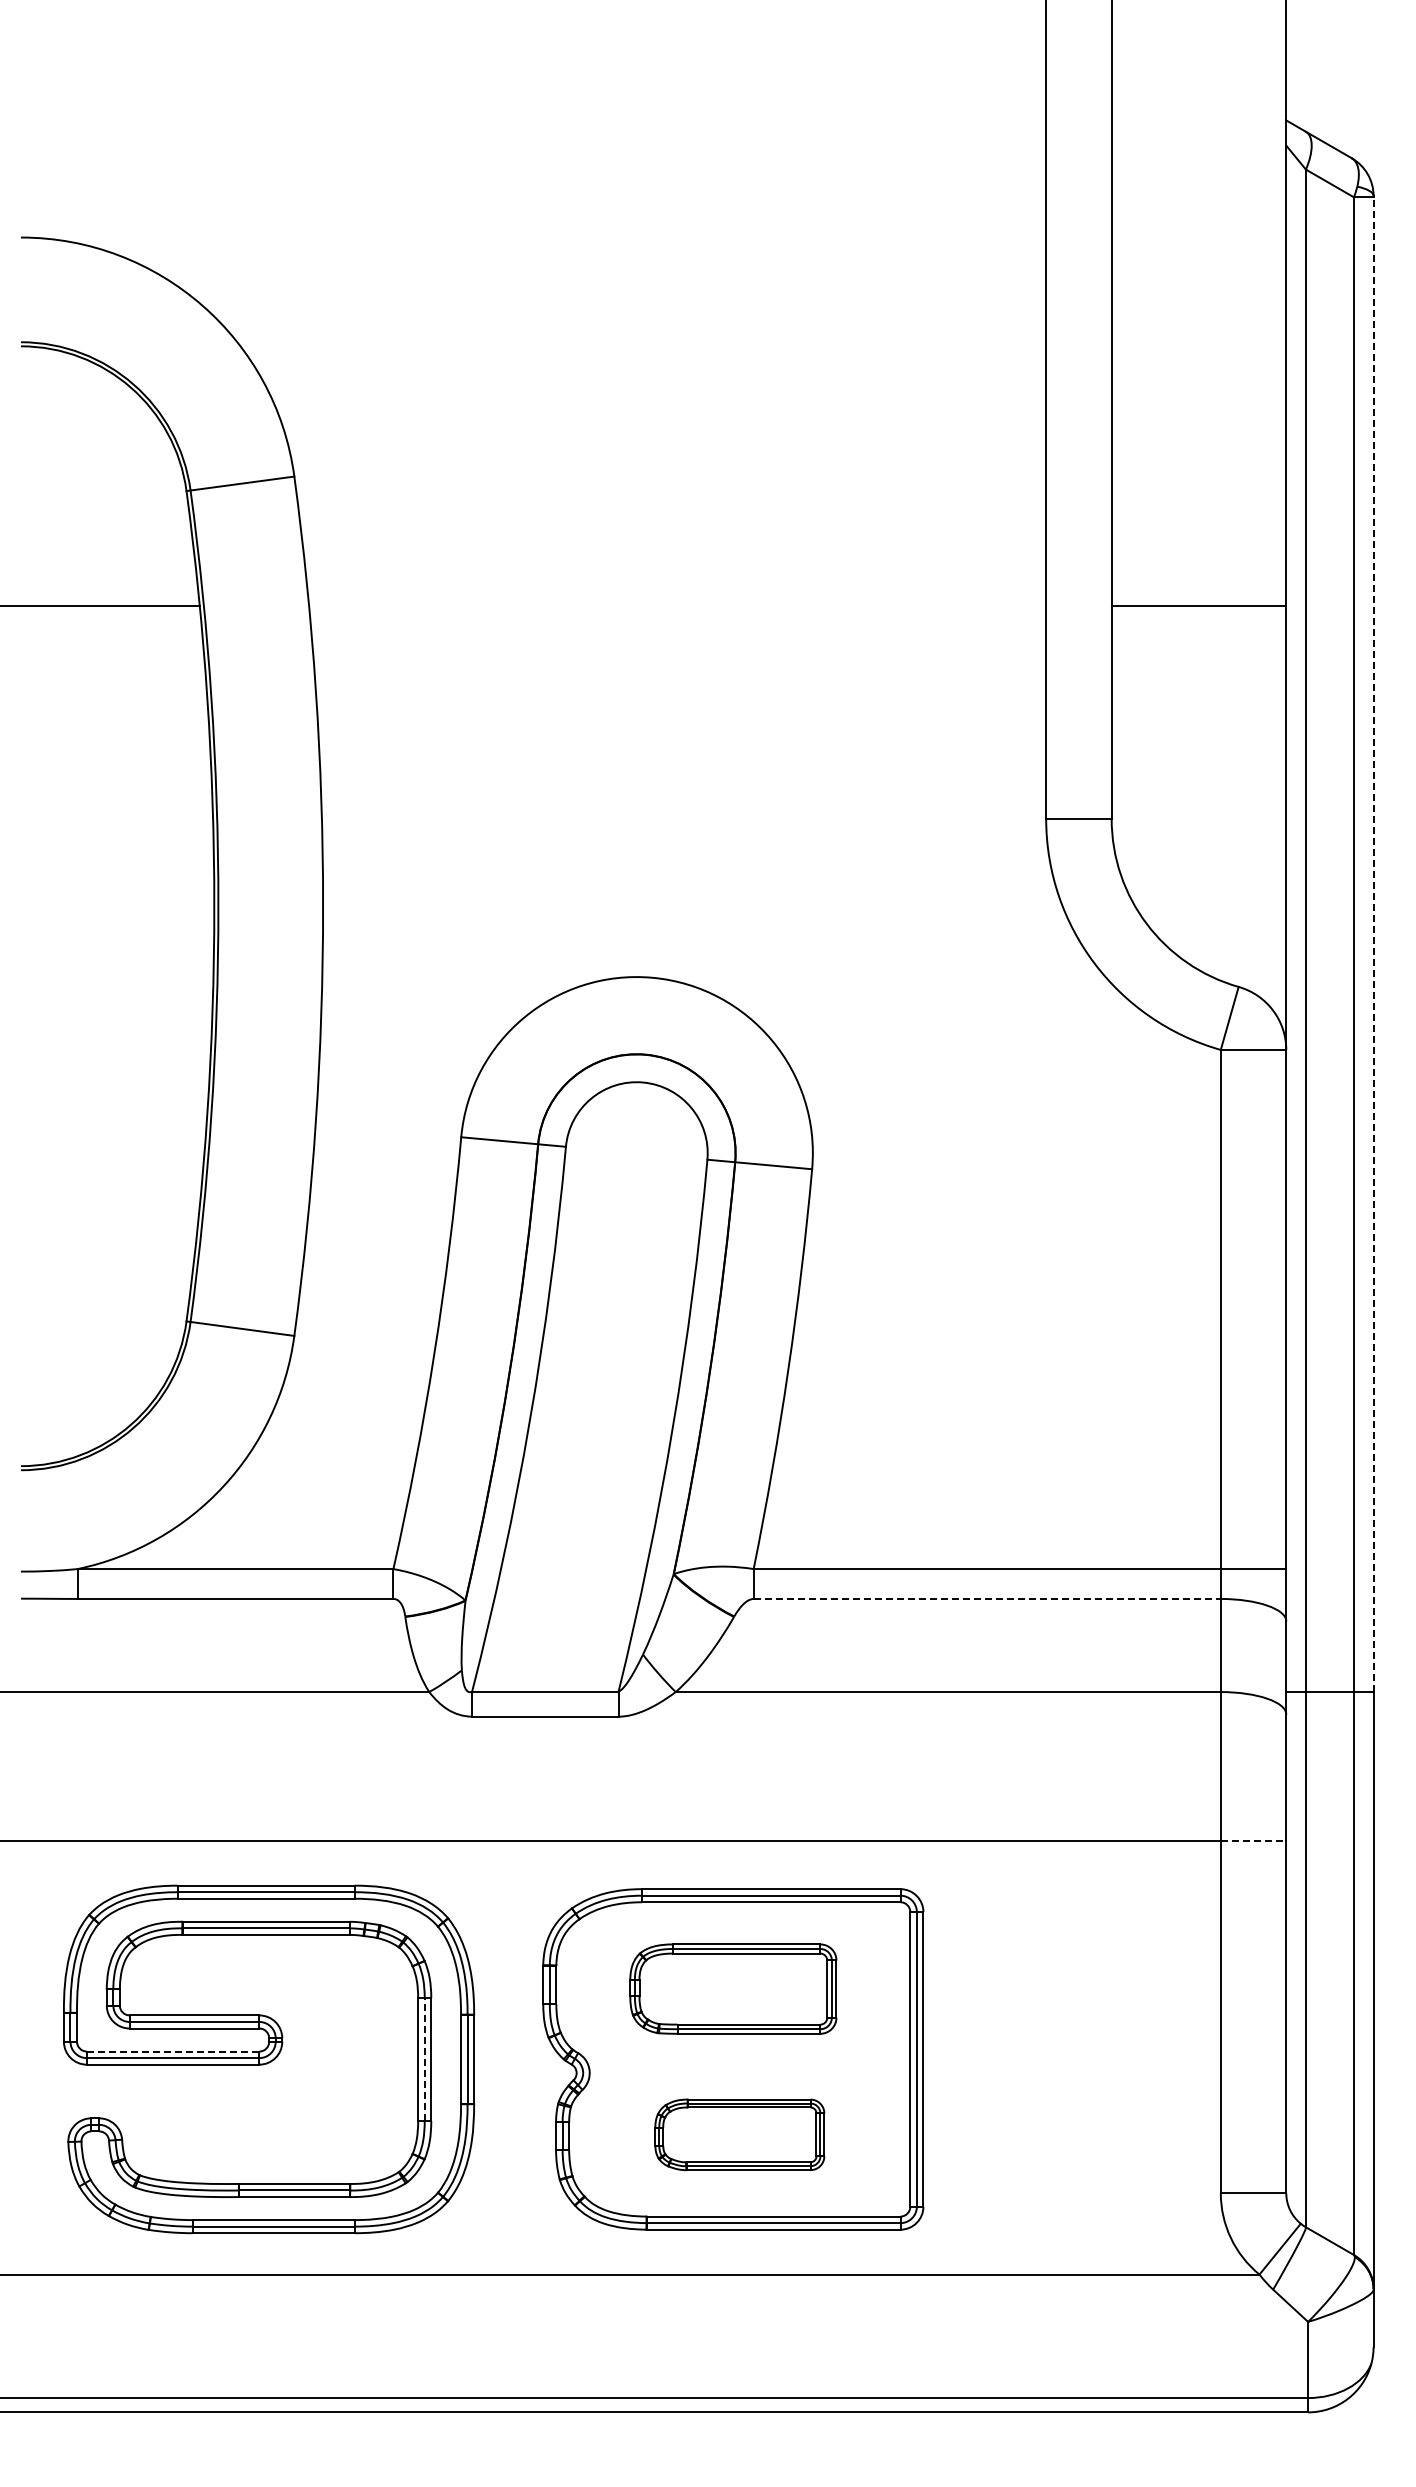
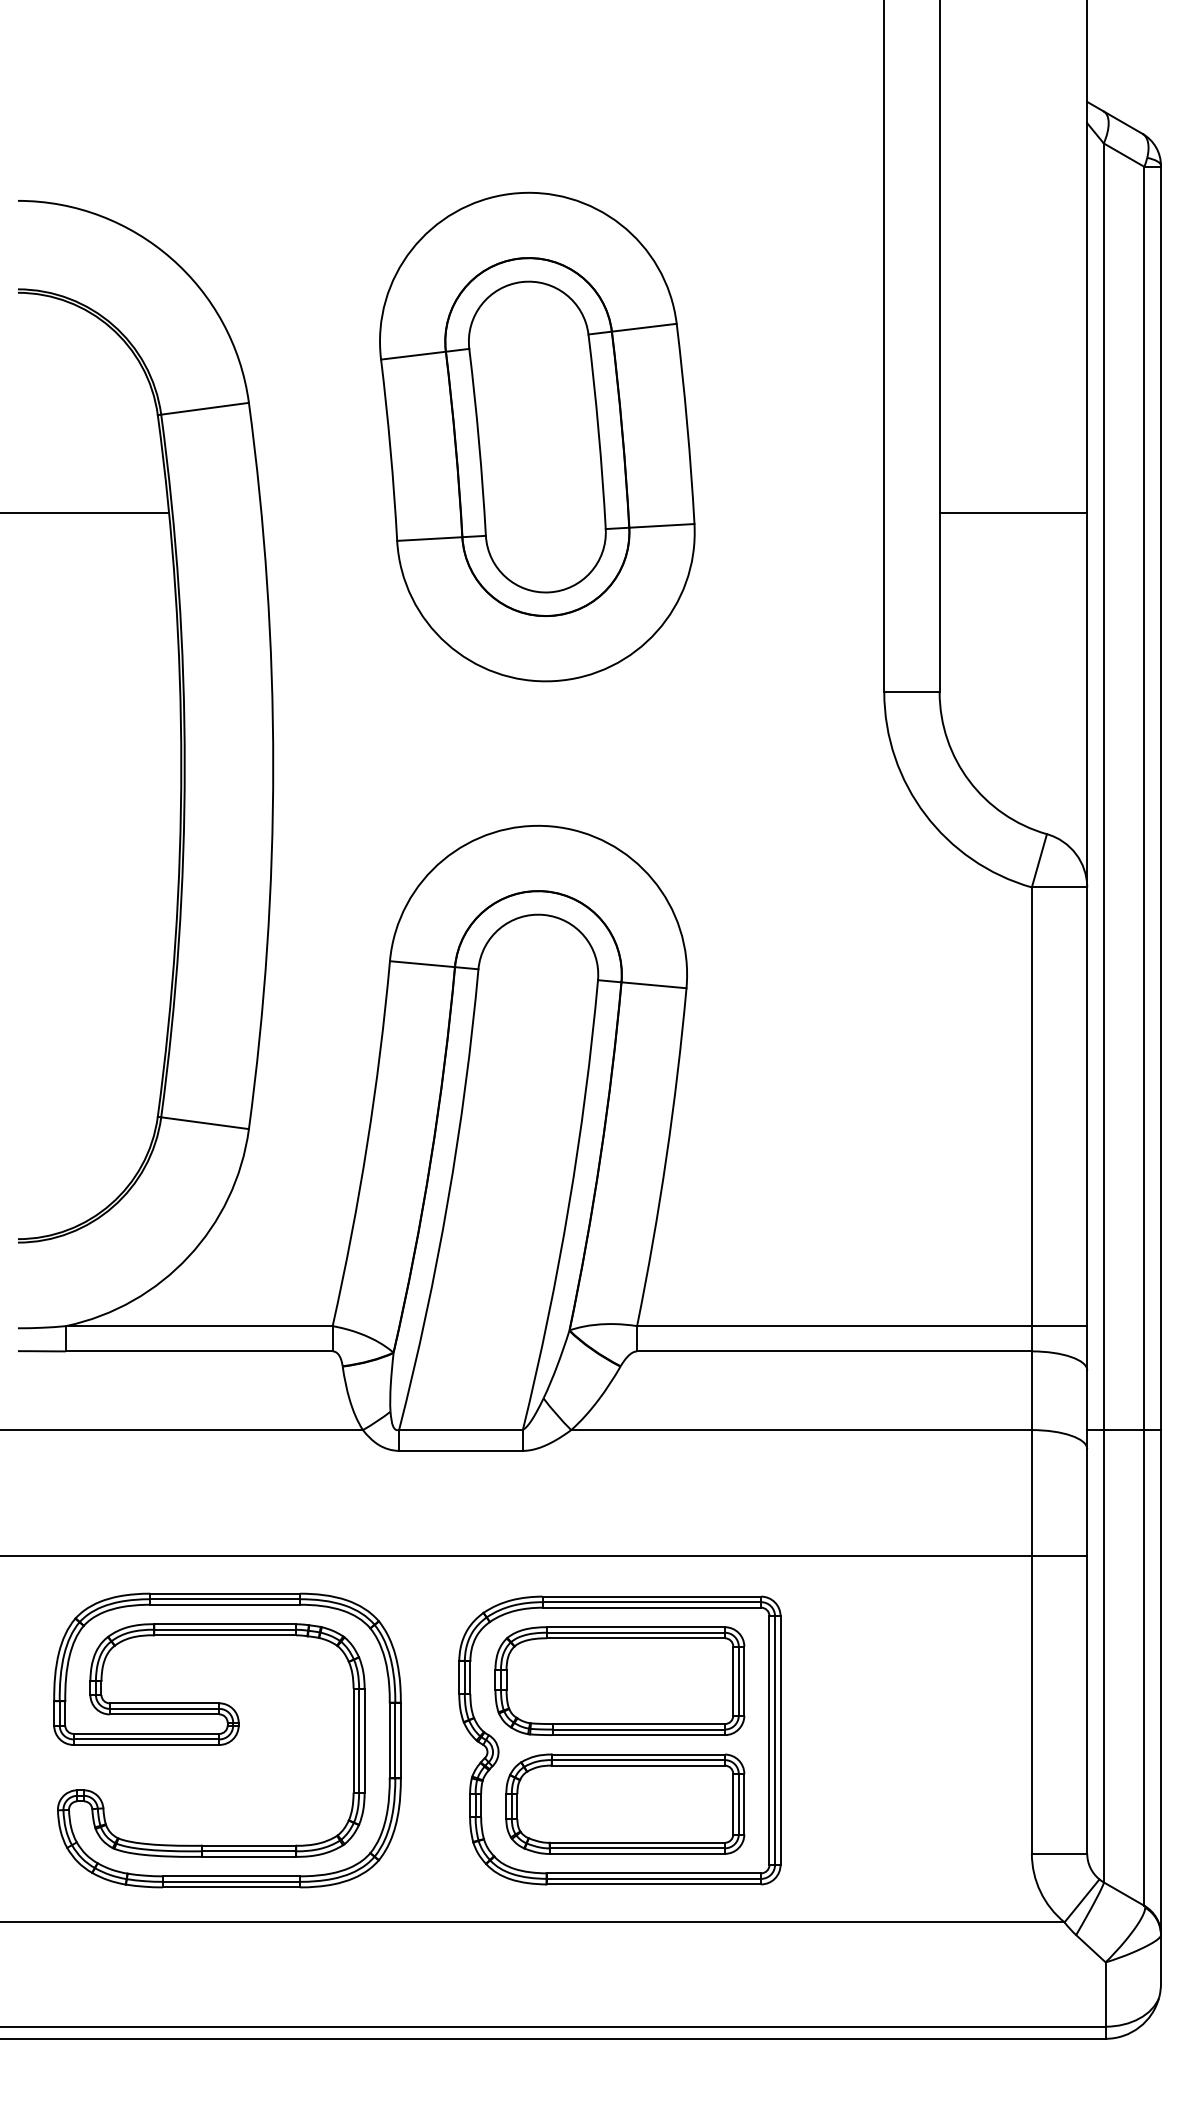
part: (635, 516) -> (537, 436), added
line: (1373, 944) -> (1160, 798), dashed -> solid
line: (987, 1598) -> (834, 1351), dashed -> solid
line: (1253, 1841) -> (1059, 1556), dashed -> solid
part: (733, 1988) -> (620, 1680), size x1.43
line: (172, 2051) -> (145, 1733), dashed -> solid
line: (424, 2059) -> (358, 1740), dashed -> solid
part: (739, 2134) -> (625, 1803), size x1.67

